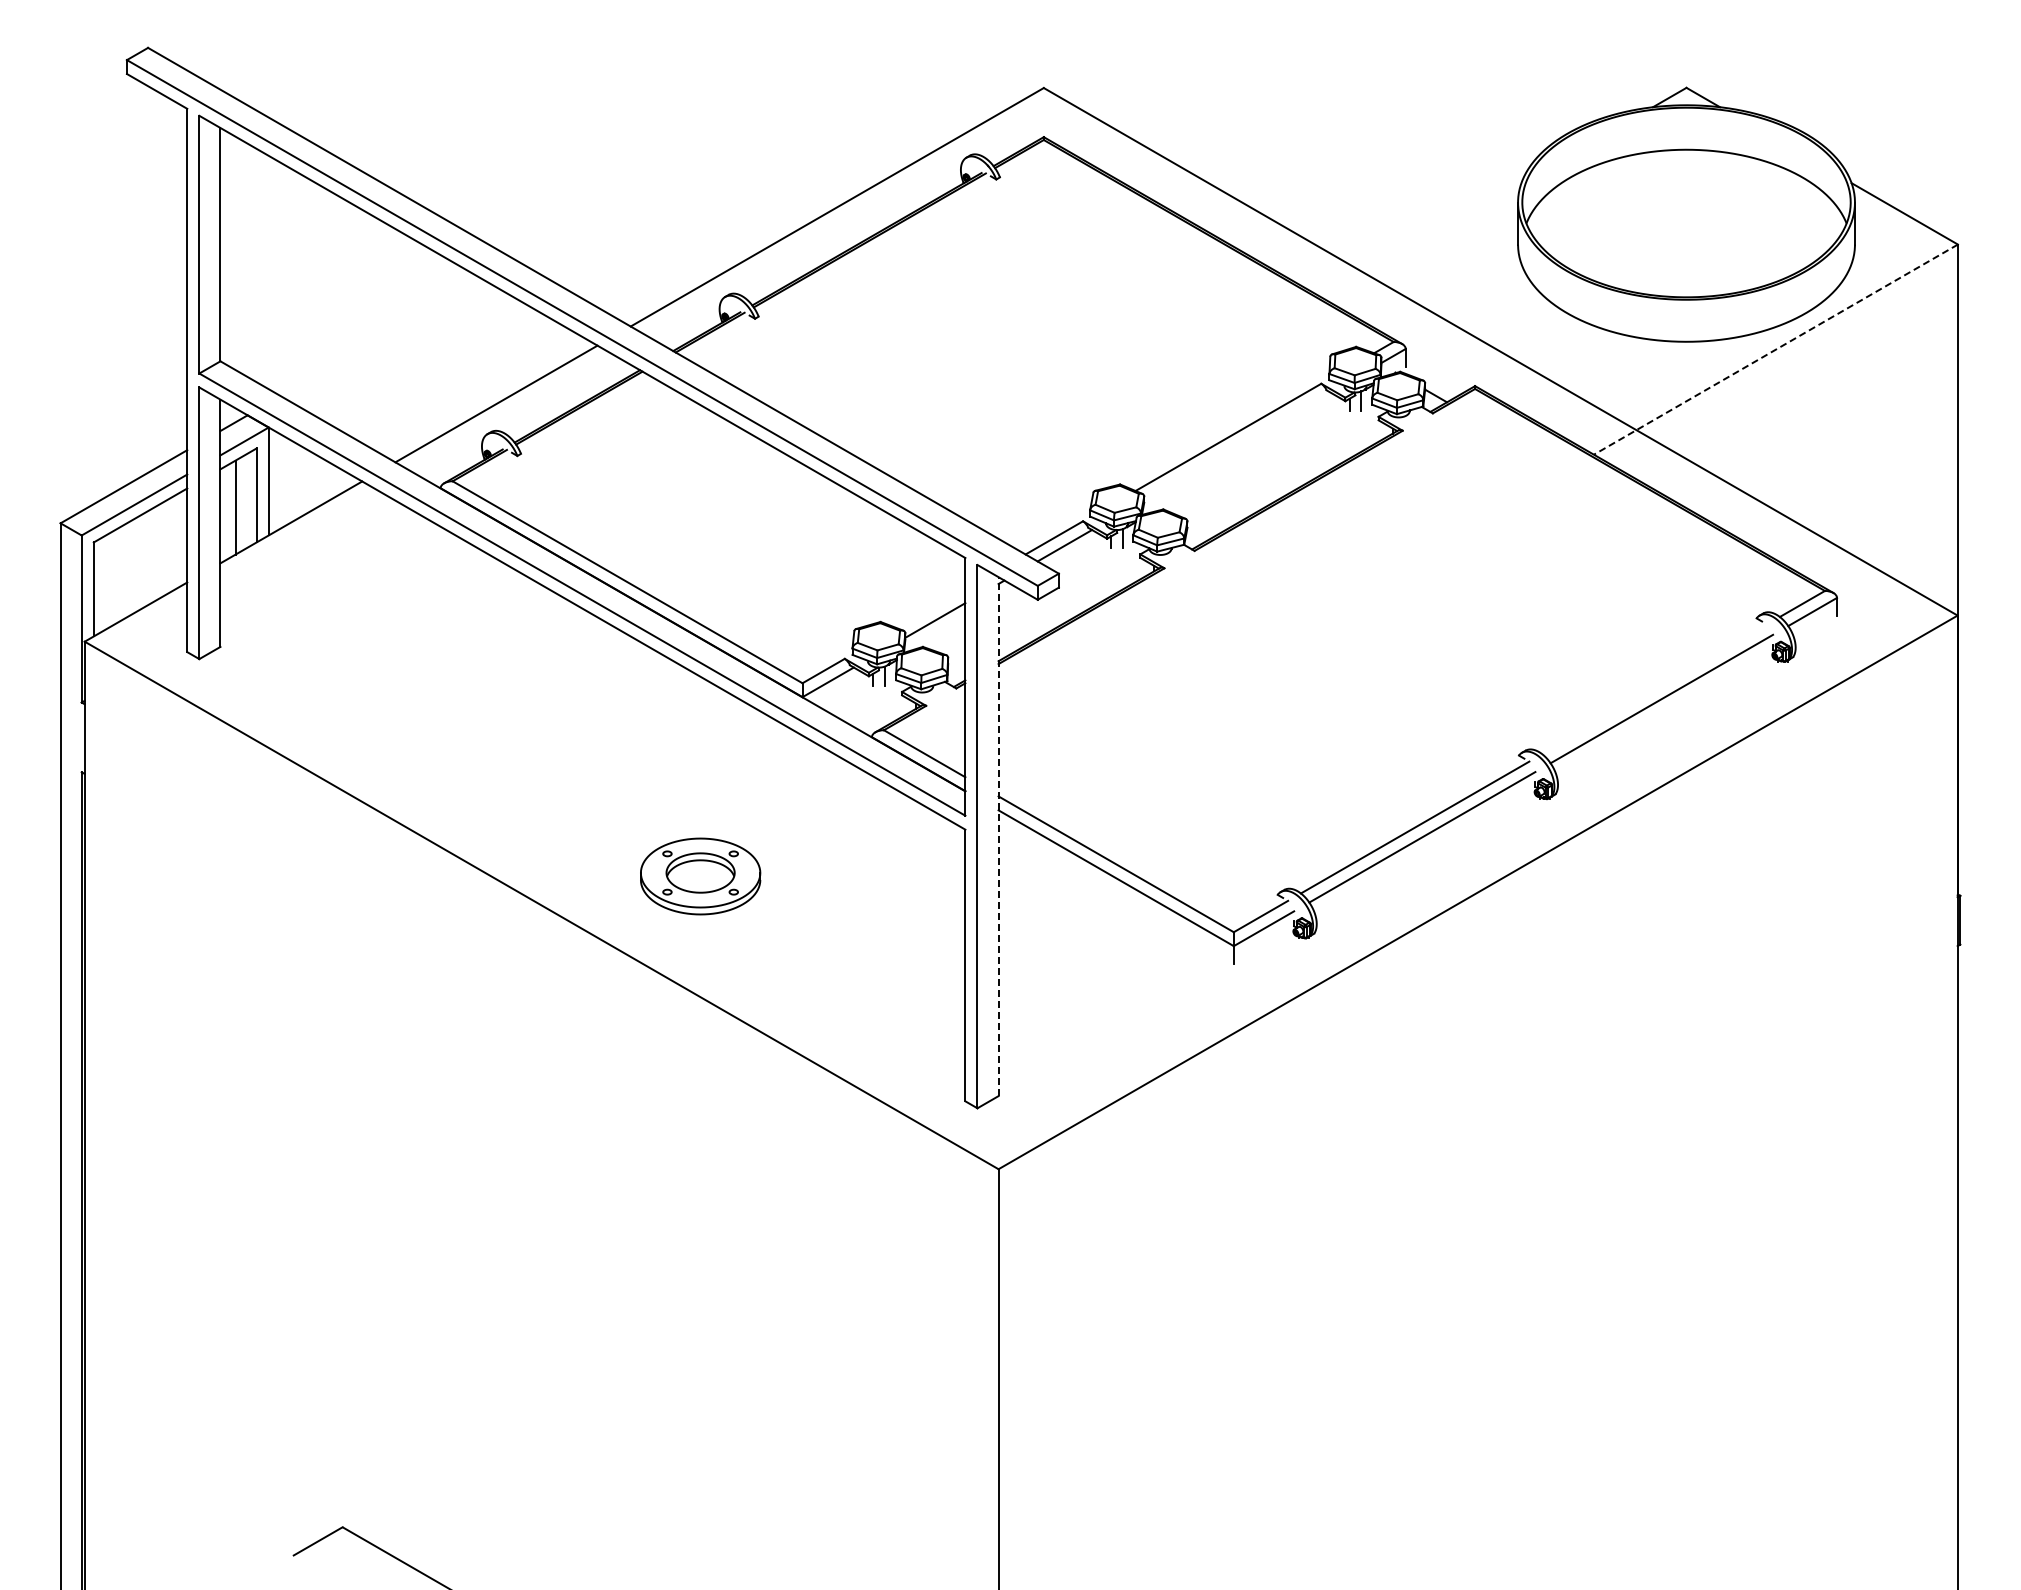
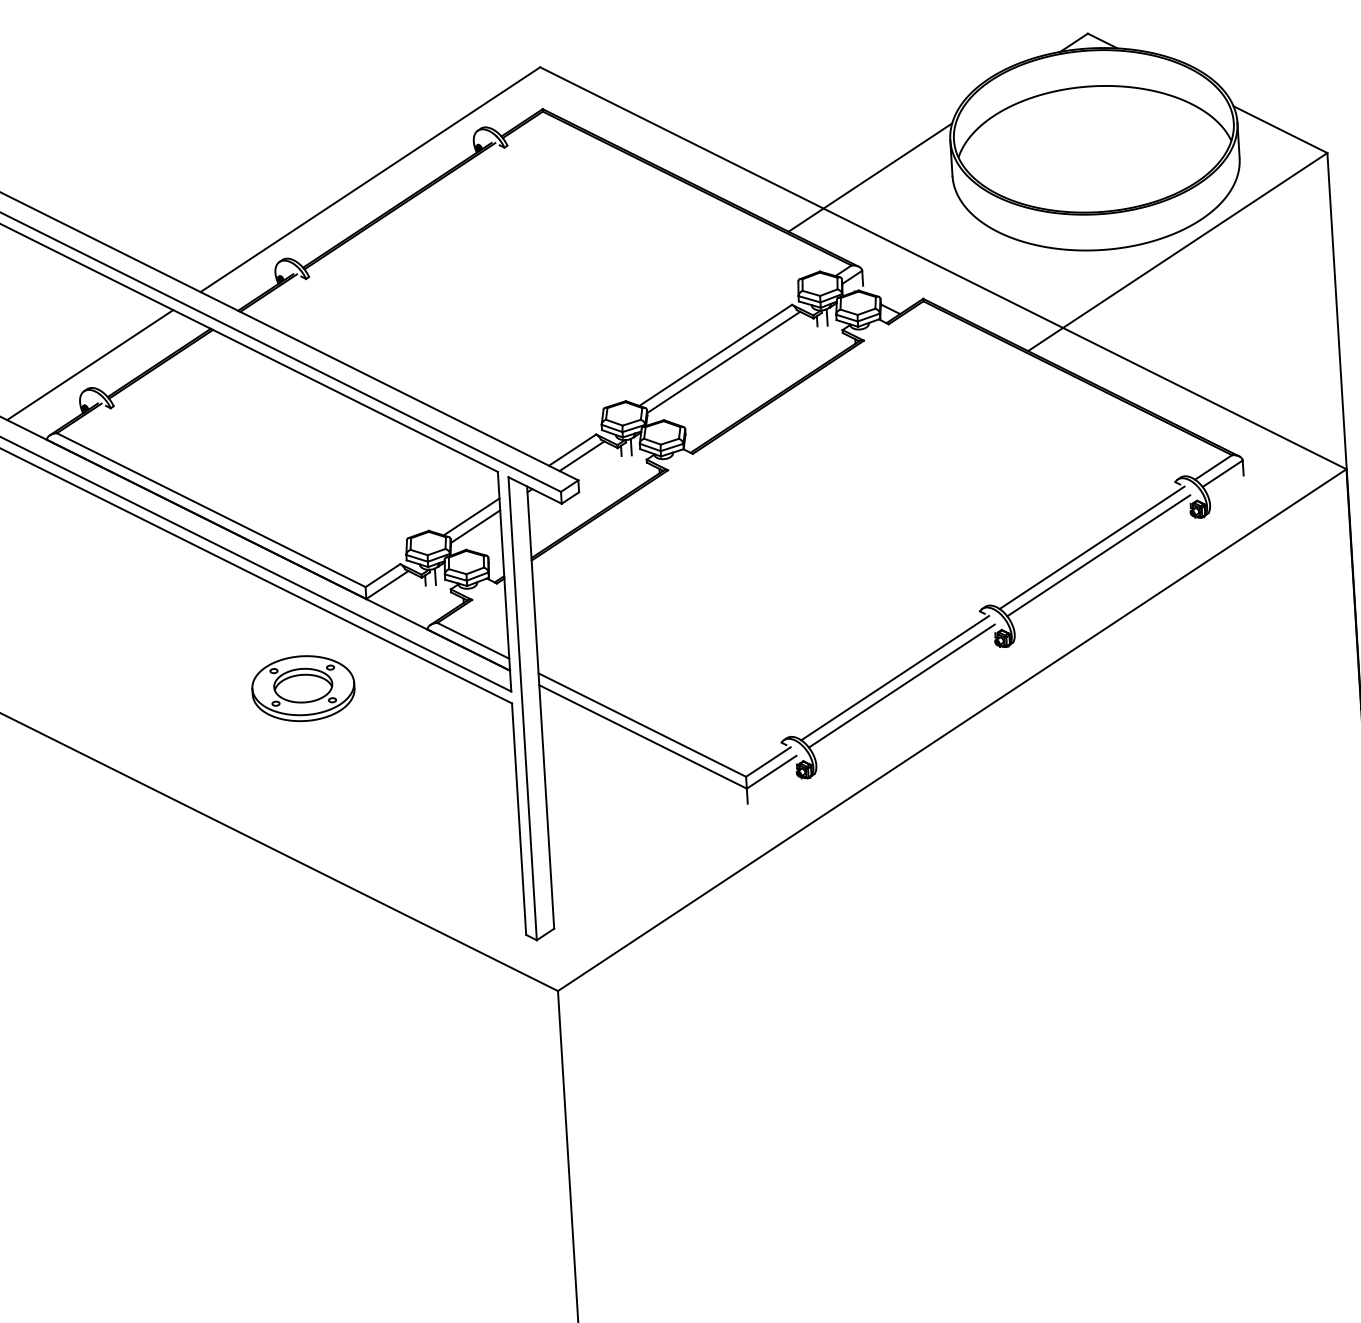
line: (1421, 240) -> (870, 177), added
line: (1775, 349) -> (1177, 251), dashed -> solid
line: (1237, 445) -> (723, 361), added
line: (931, 608) -> (471, 516), added
line: (1654, 689) -> (1091, 548), added
line: (998, 836) -> (540, 707), dashed -> solid
part: (700, 876) -> (303, 688), moved

